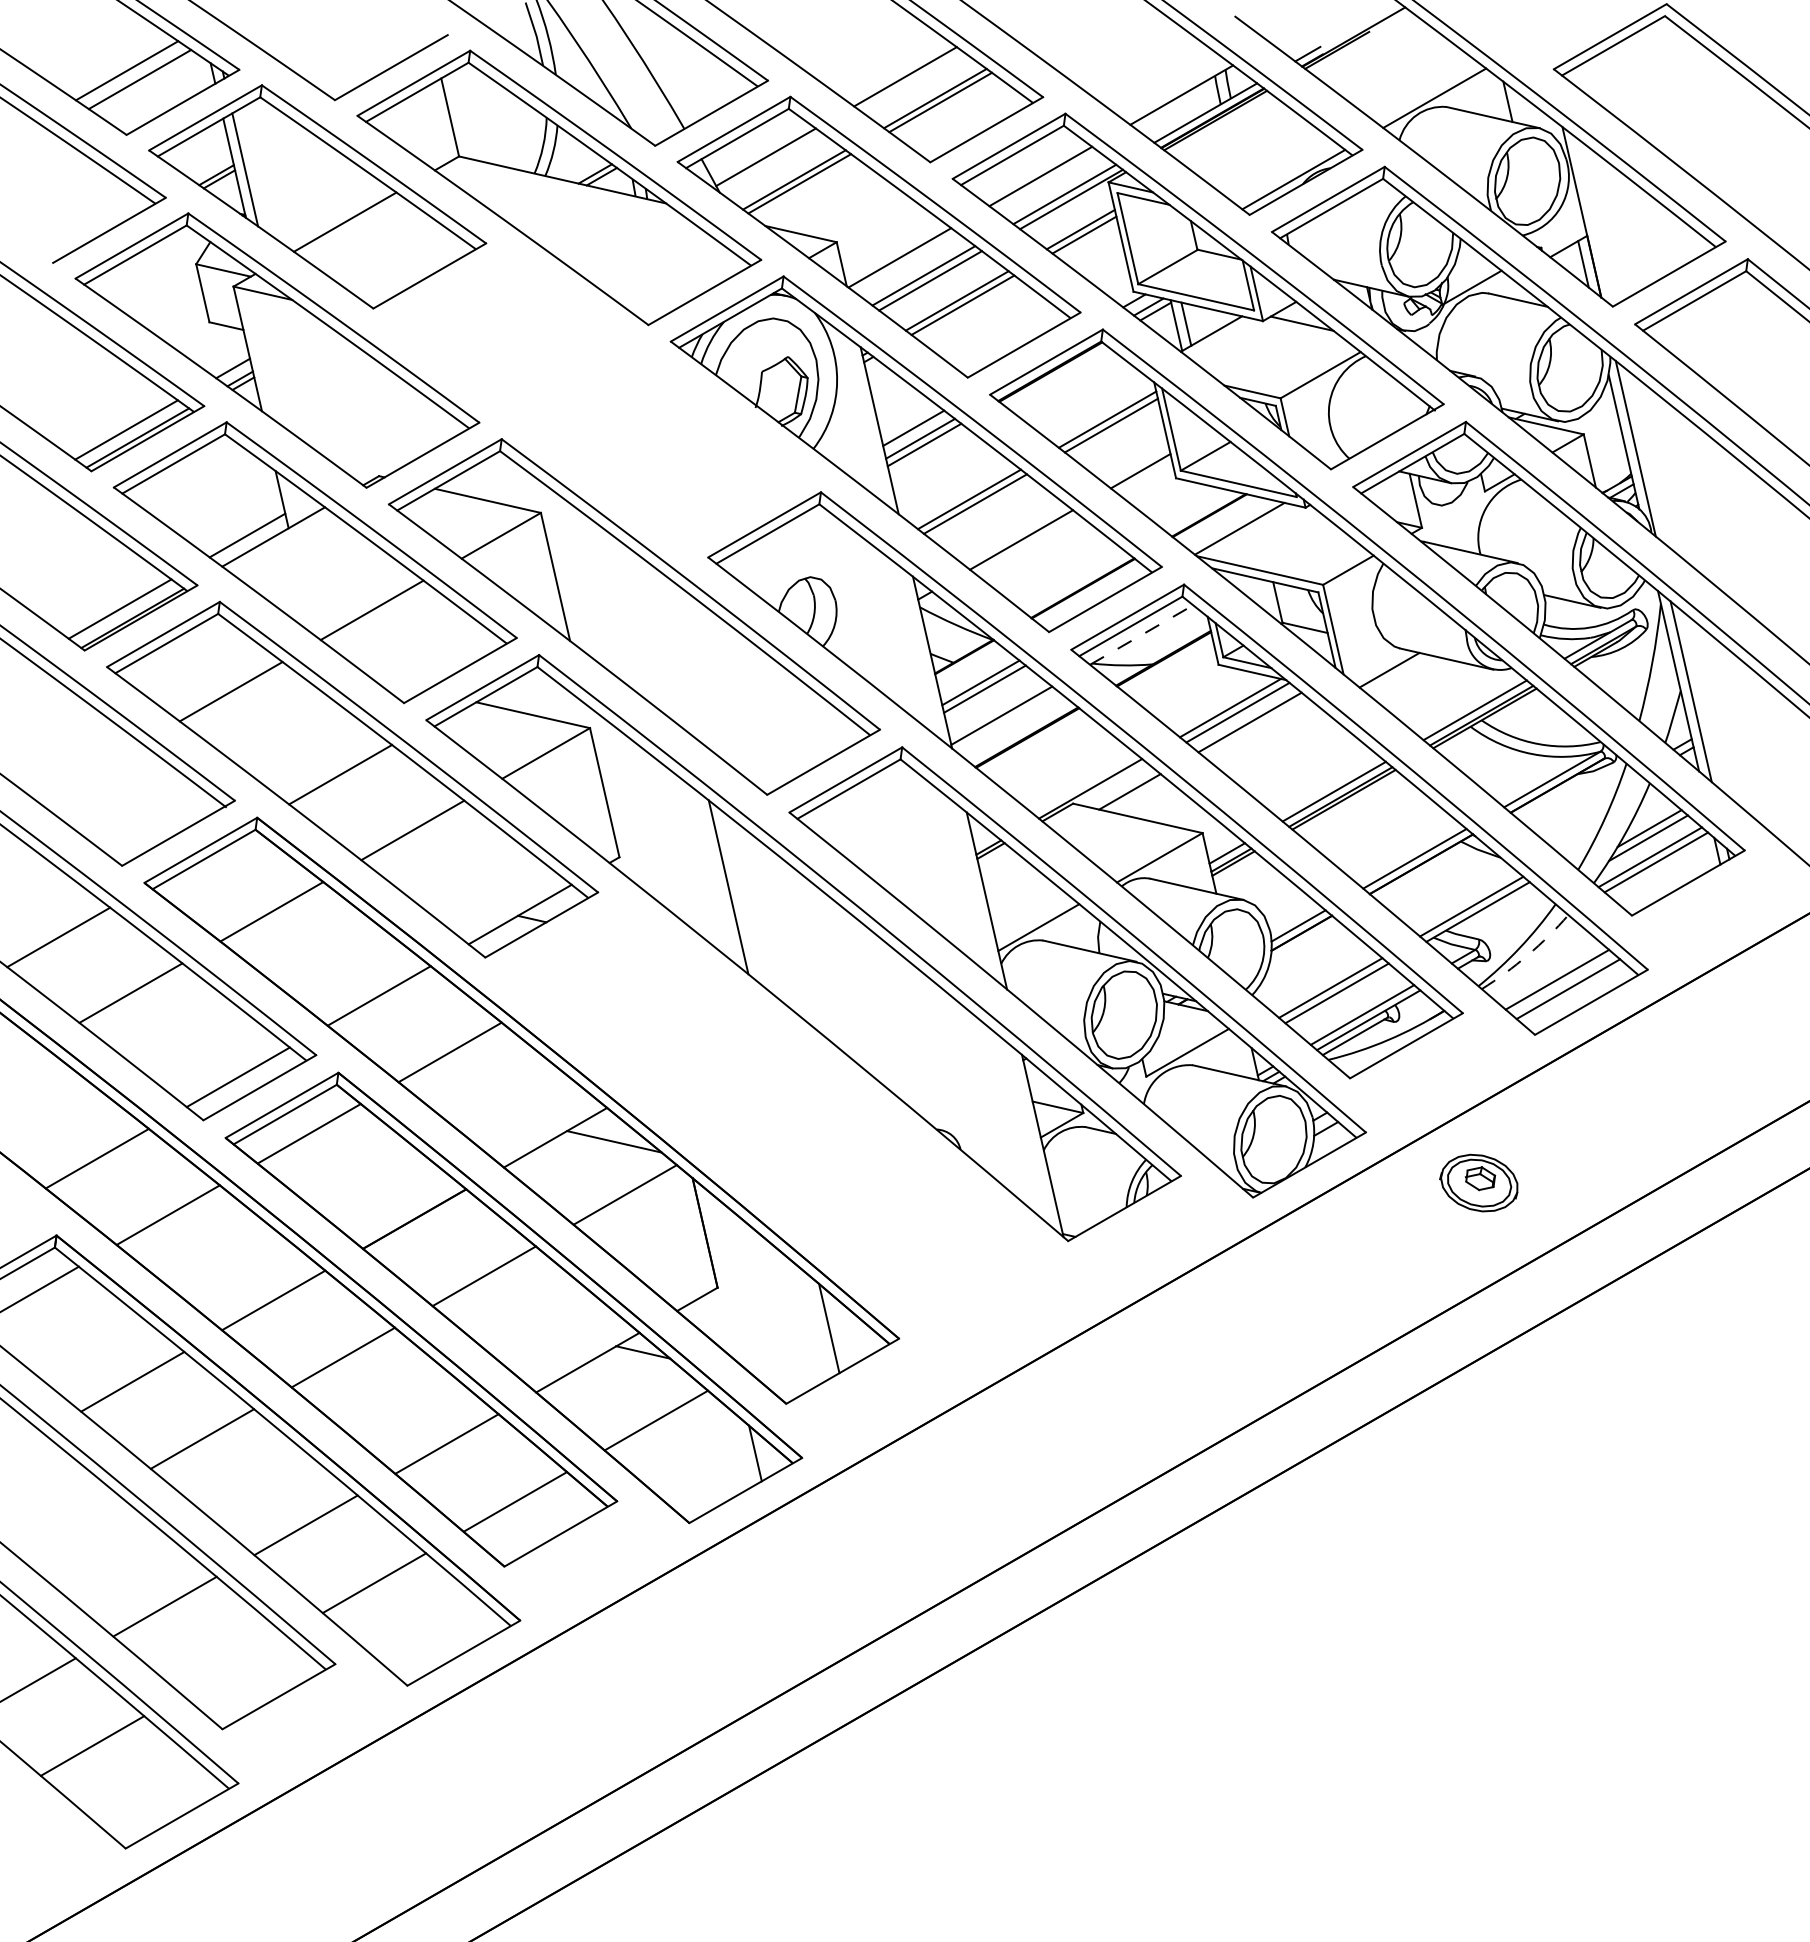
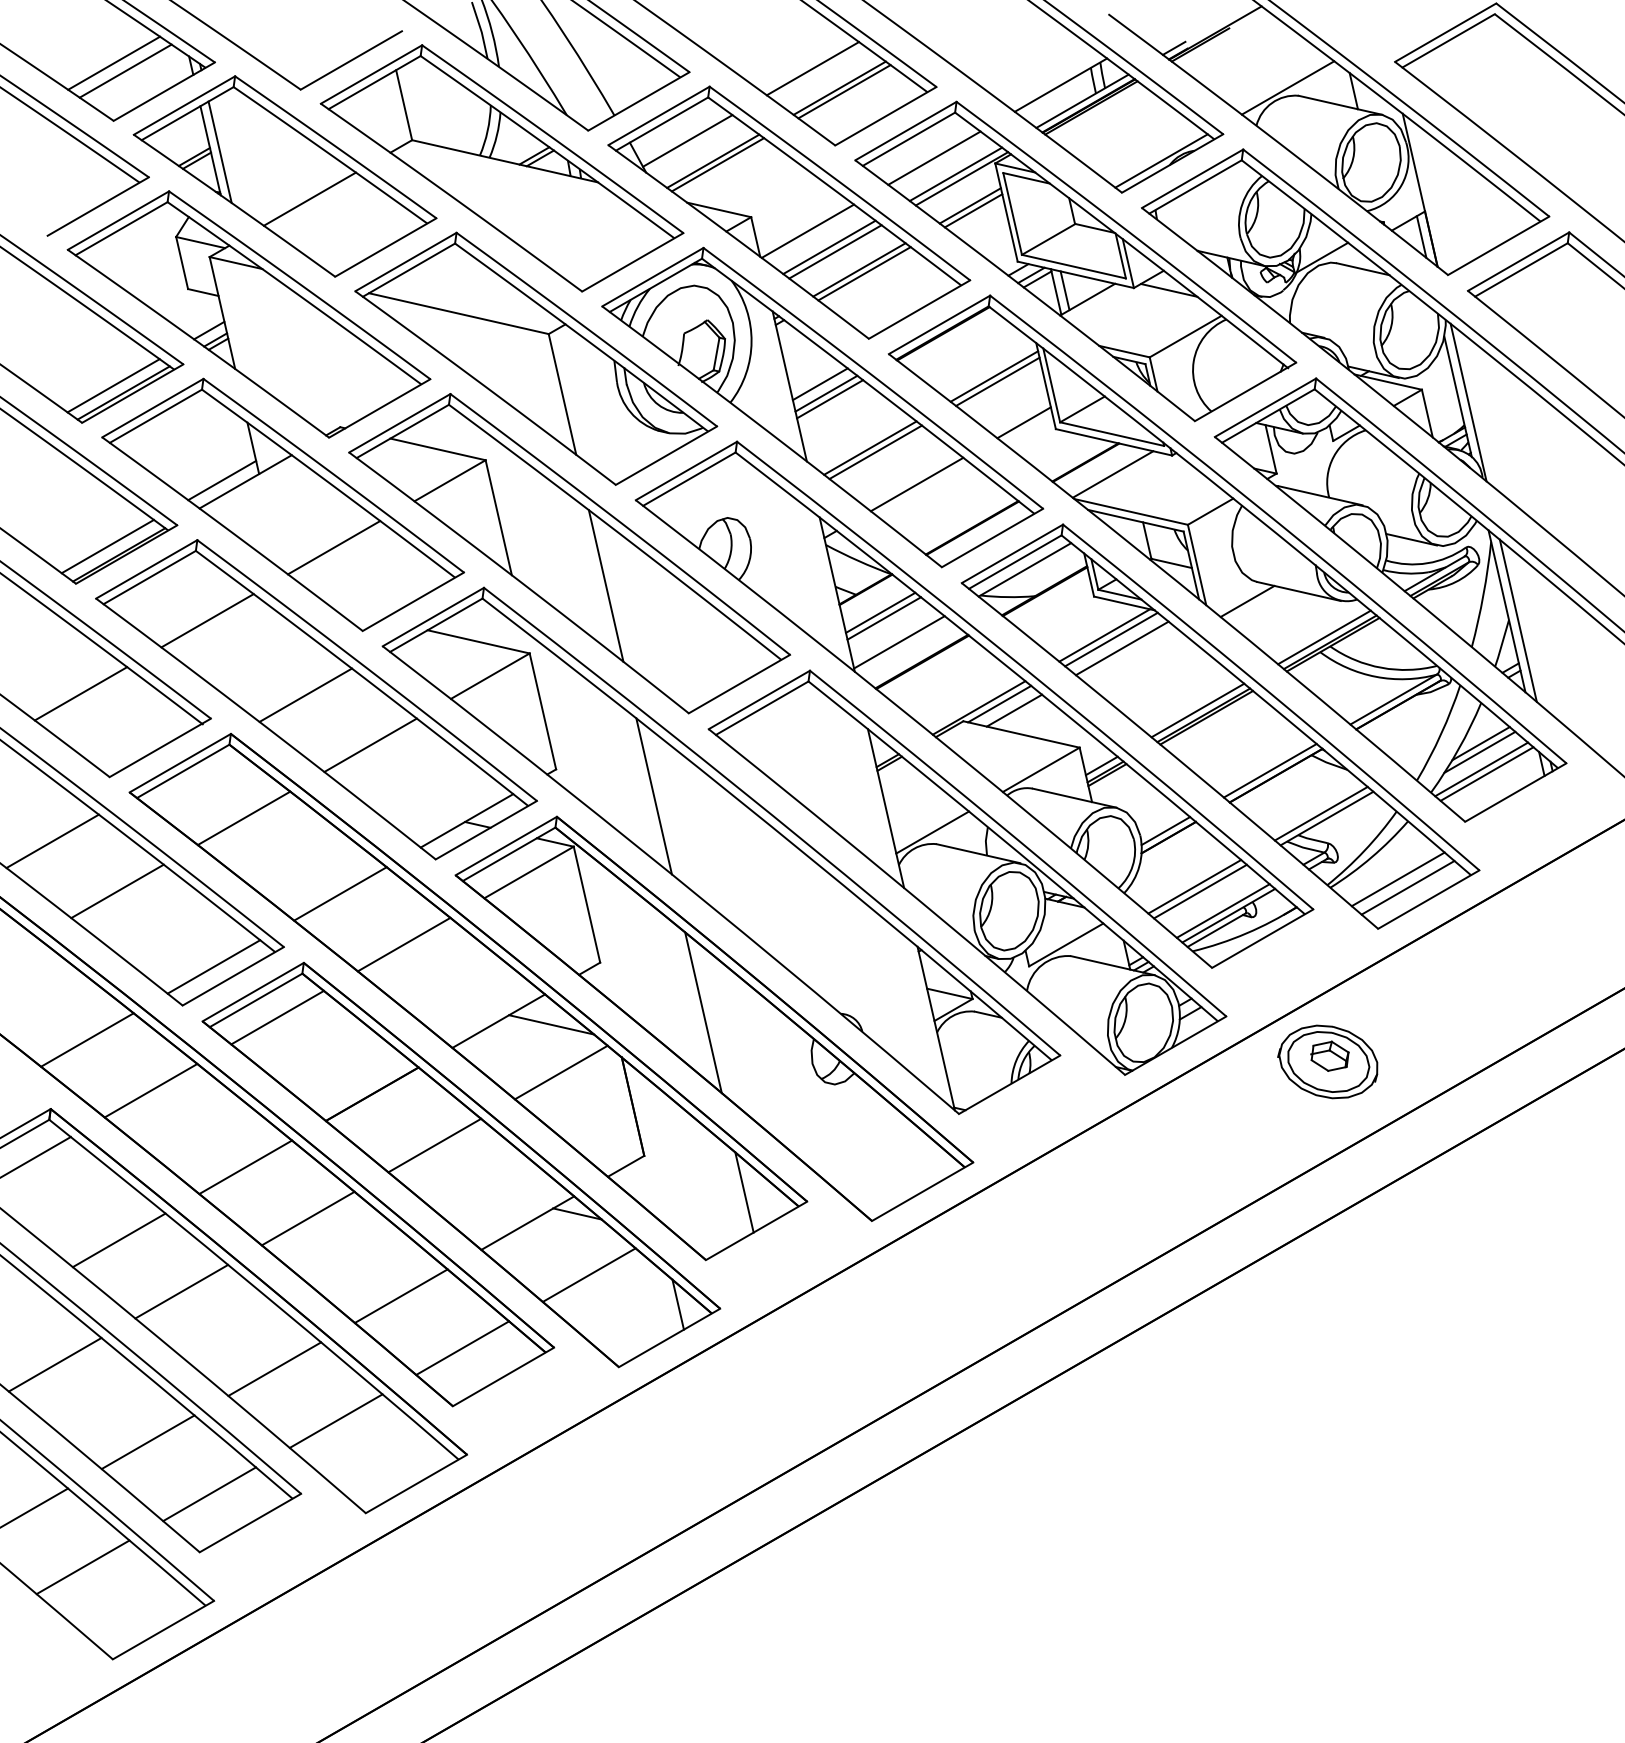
part: (596, 399) -> (535, 358), added
line: (1141, 635) -> (1024, 570), dashed -> solid
line: (674, 652) -> (605, 585), added
line: (89, 772) -> (80, 693), added
line: (1113, 784) -> (999, 704), added
arc: (1527, 955) -> (1371, 857), dashed -> solid
part: (795, 1135) -> (714, 1019), added
part: (1478, 1182) -> (1327, 1061), size x1.43
line: (61, 1520) -> (55, 1364), added
line: (233, 1664) -> (209, 1494), added

